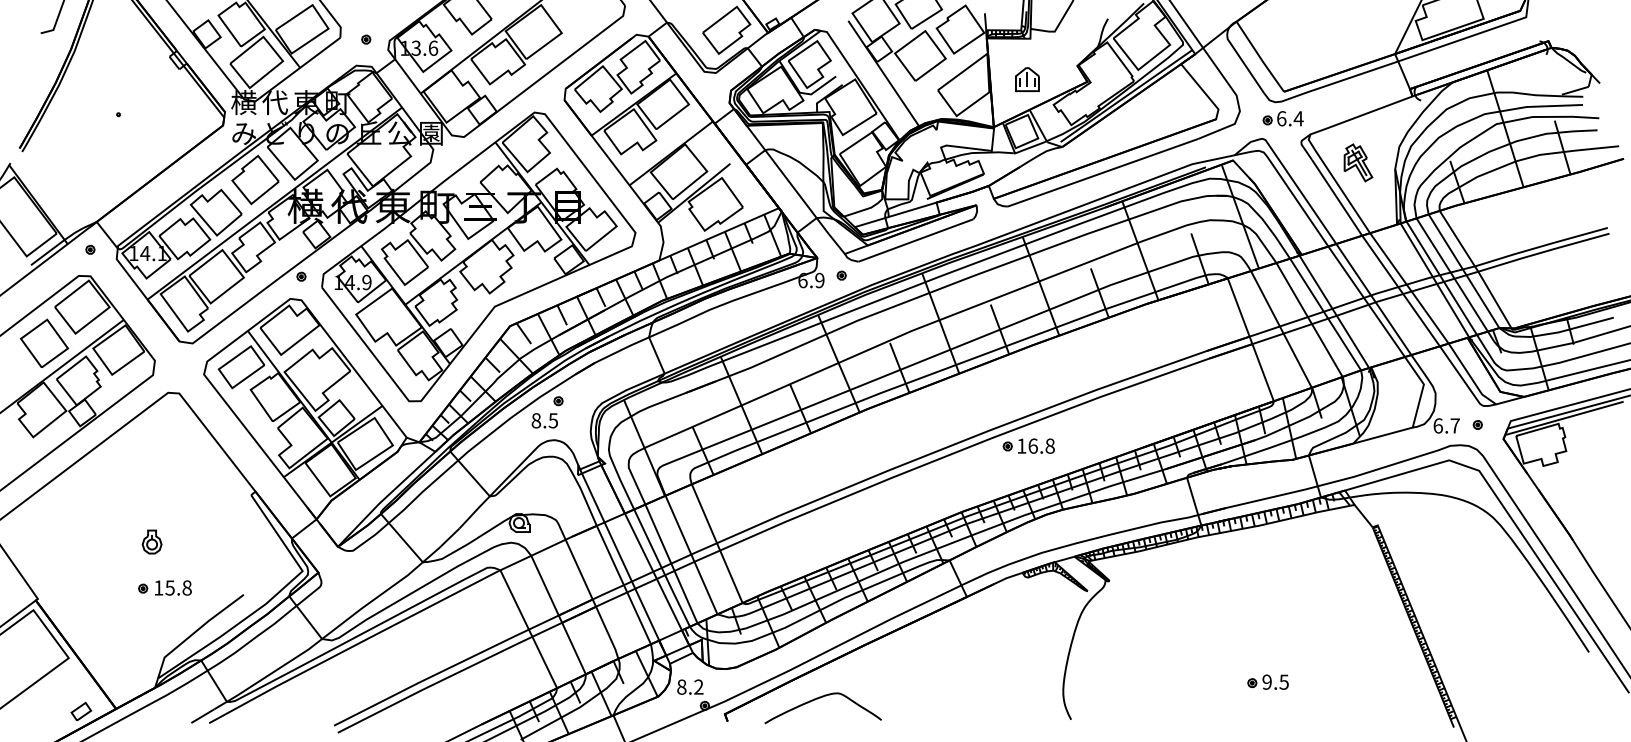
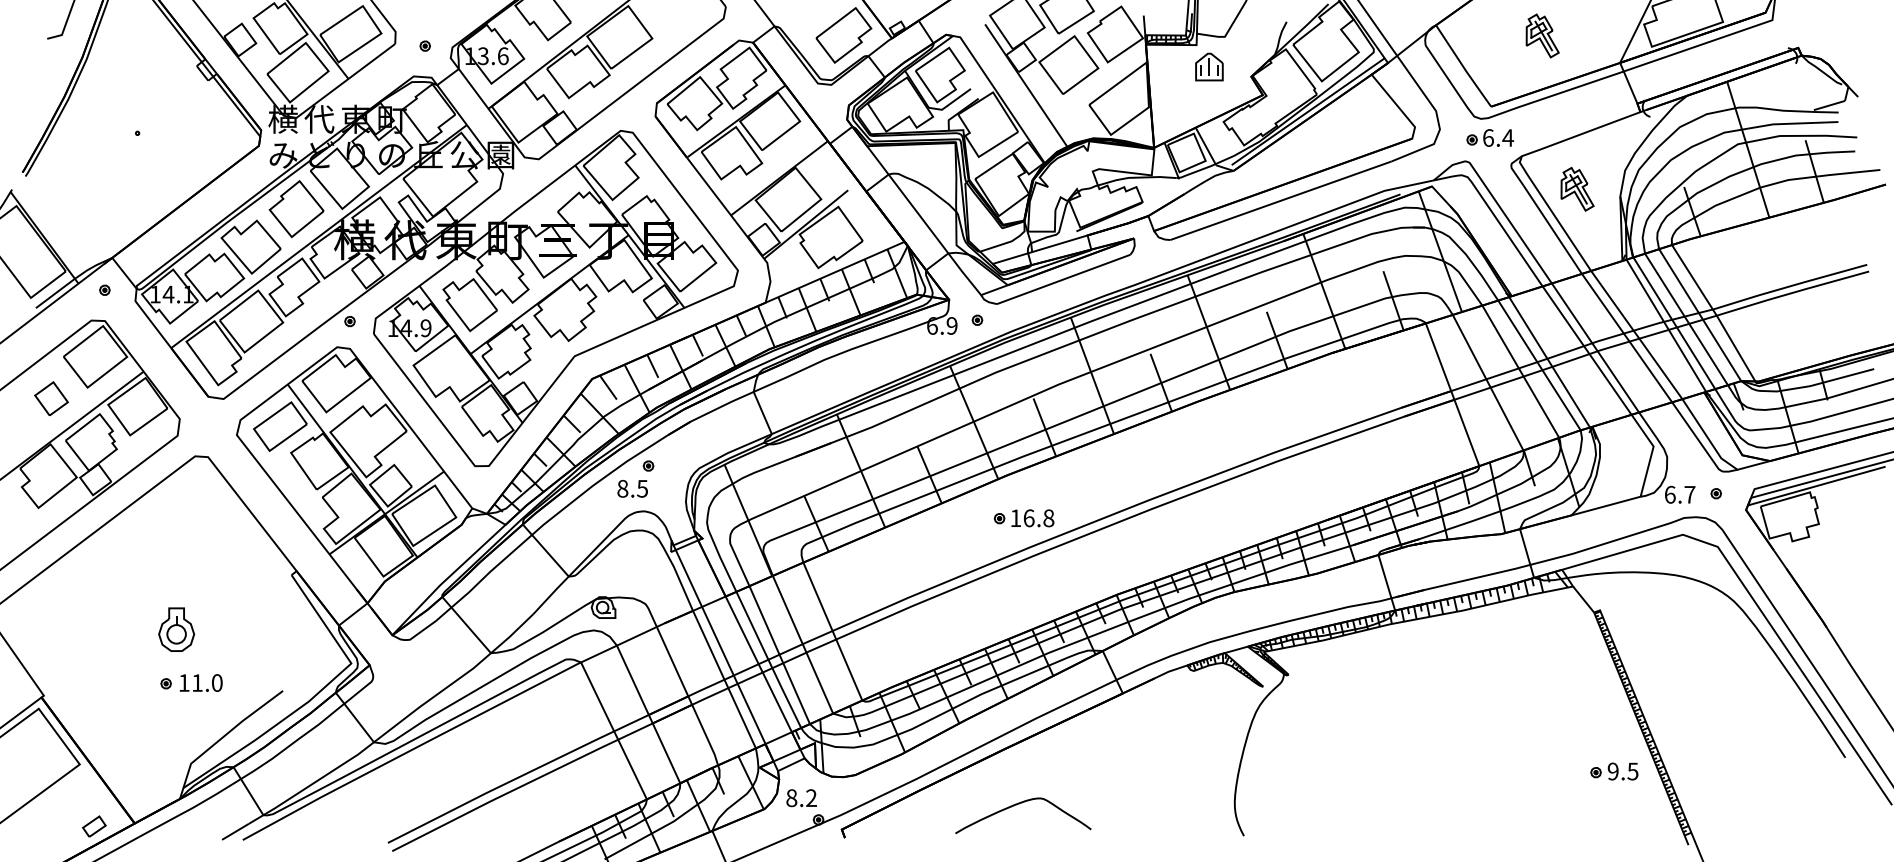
part: (1328, 30) -> (1542, 35), added
part: (1027, 79) -> (1209, 66), moved
part: (44, 342) -> (51, 397), size x0.6
part: (1028, 445) -> (1023, 517), moved
part: (151, 541) -> (175, 629), size x1.6
text: (178, 587) -> (207, 682), 15.8 -> 11.0
part: (1267, 681) -> (1613, 770), moved
curve: (820, 698) -> (1020, 804), moved

